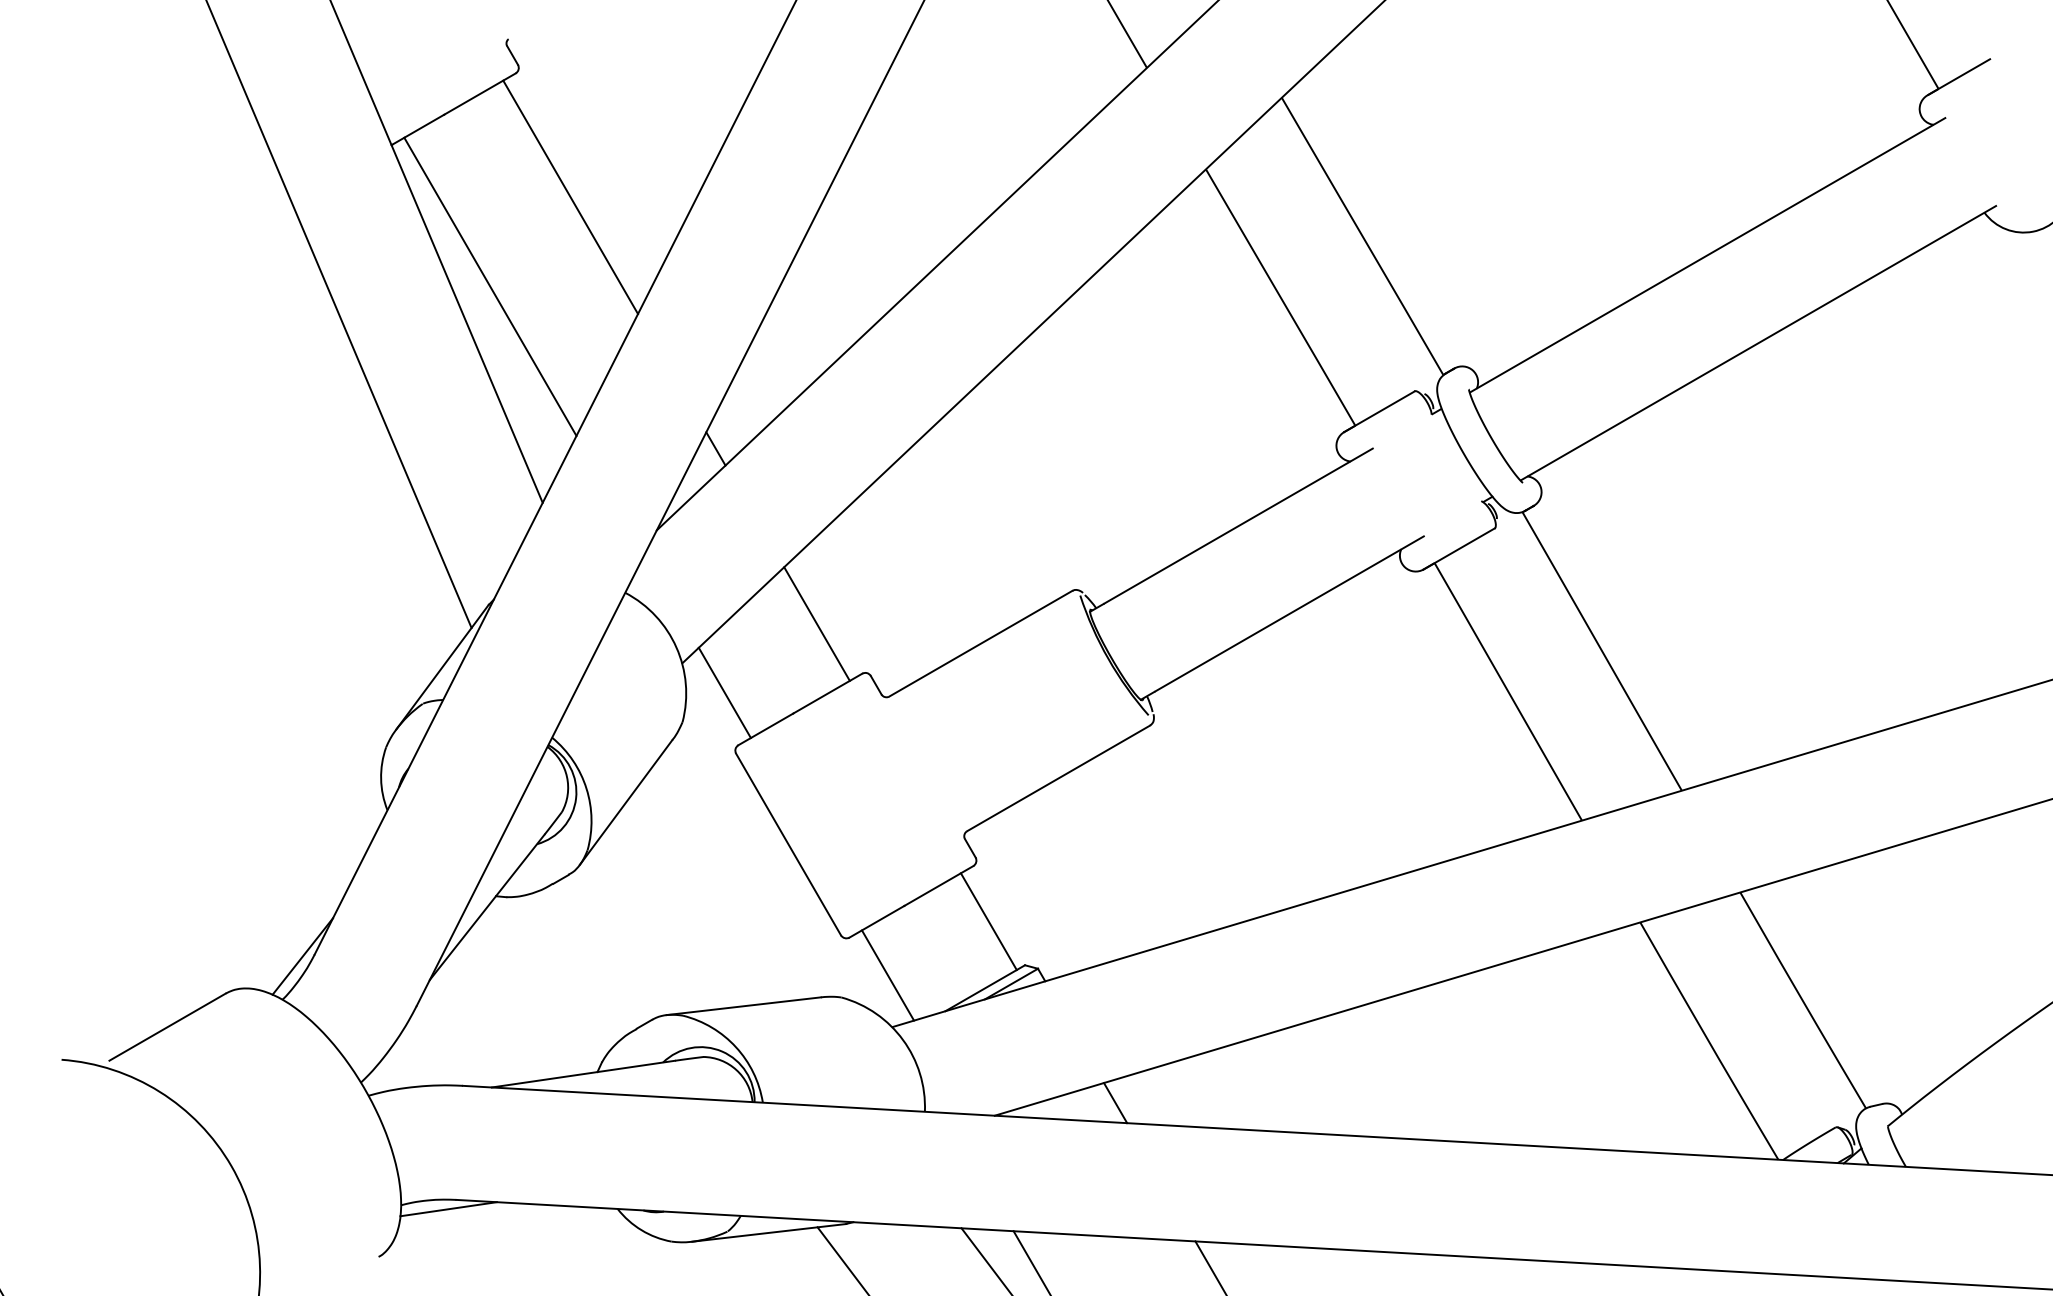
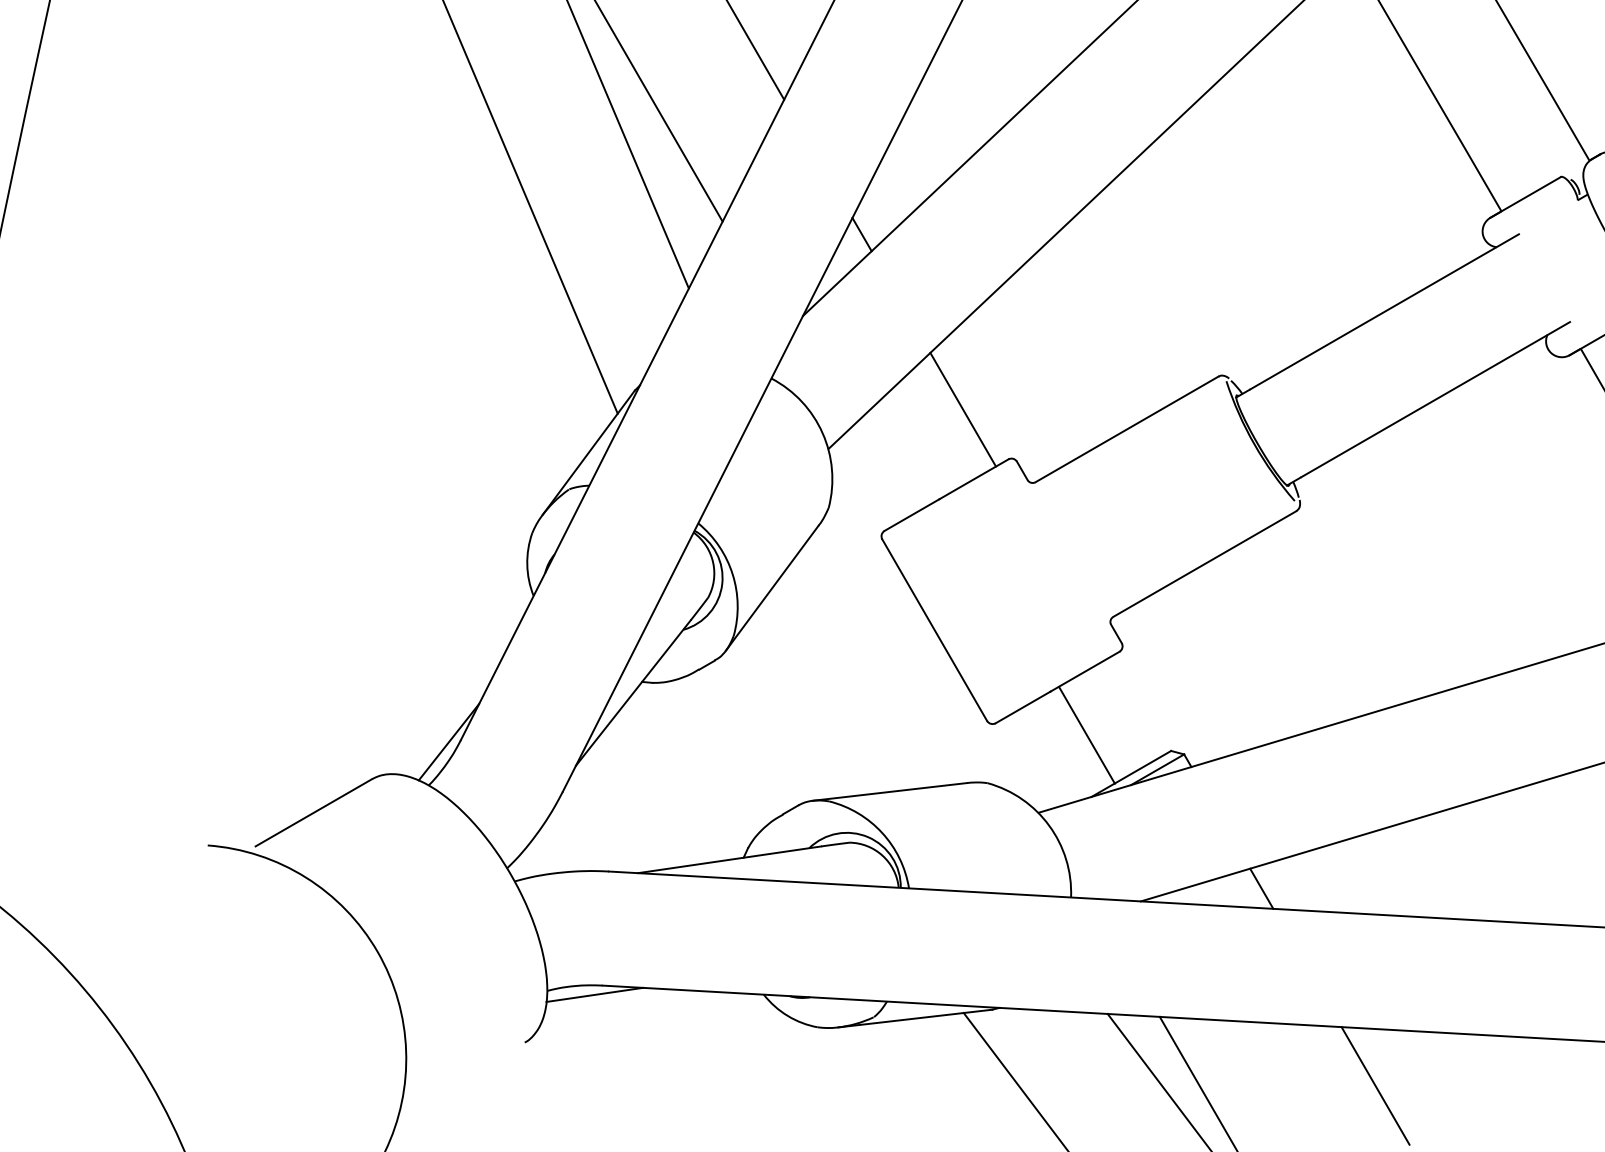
line: (724, 692) -> (870, 478), removed
line: (988, 921) -> (1086, 735), moved
line: (887, 975) -> (1033, 761), removed

